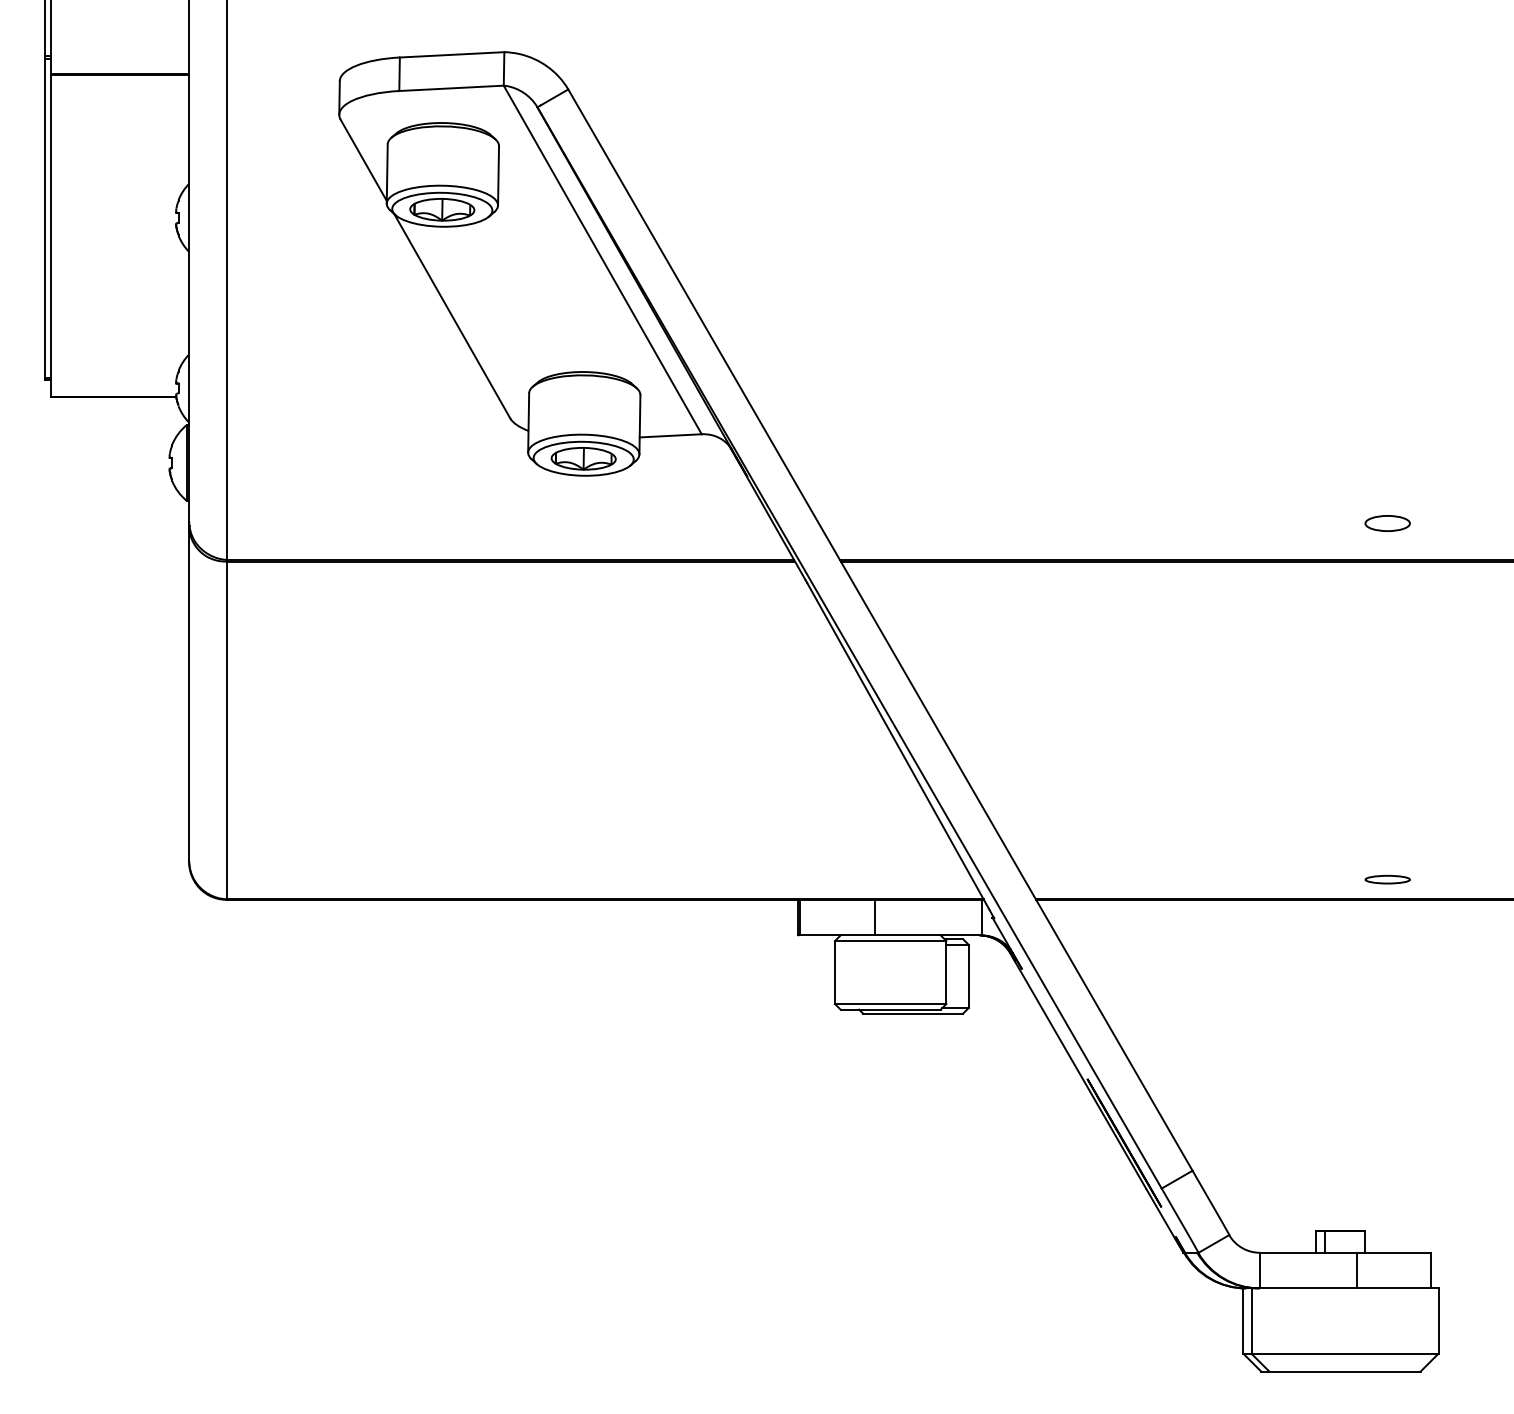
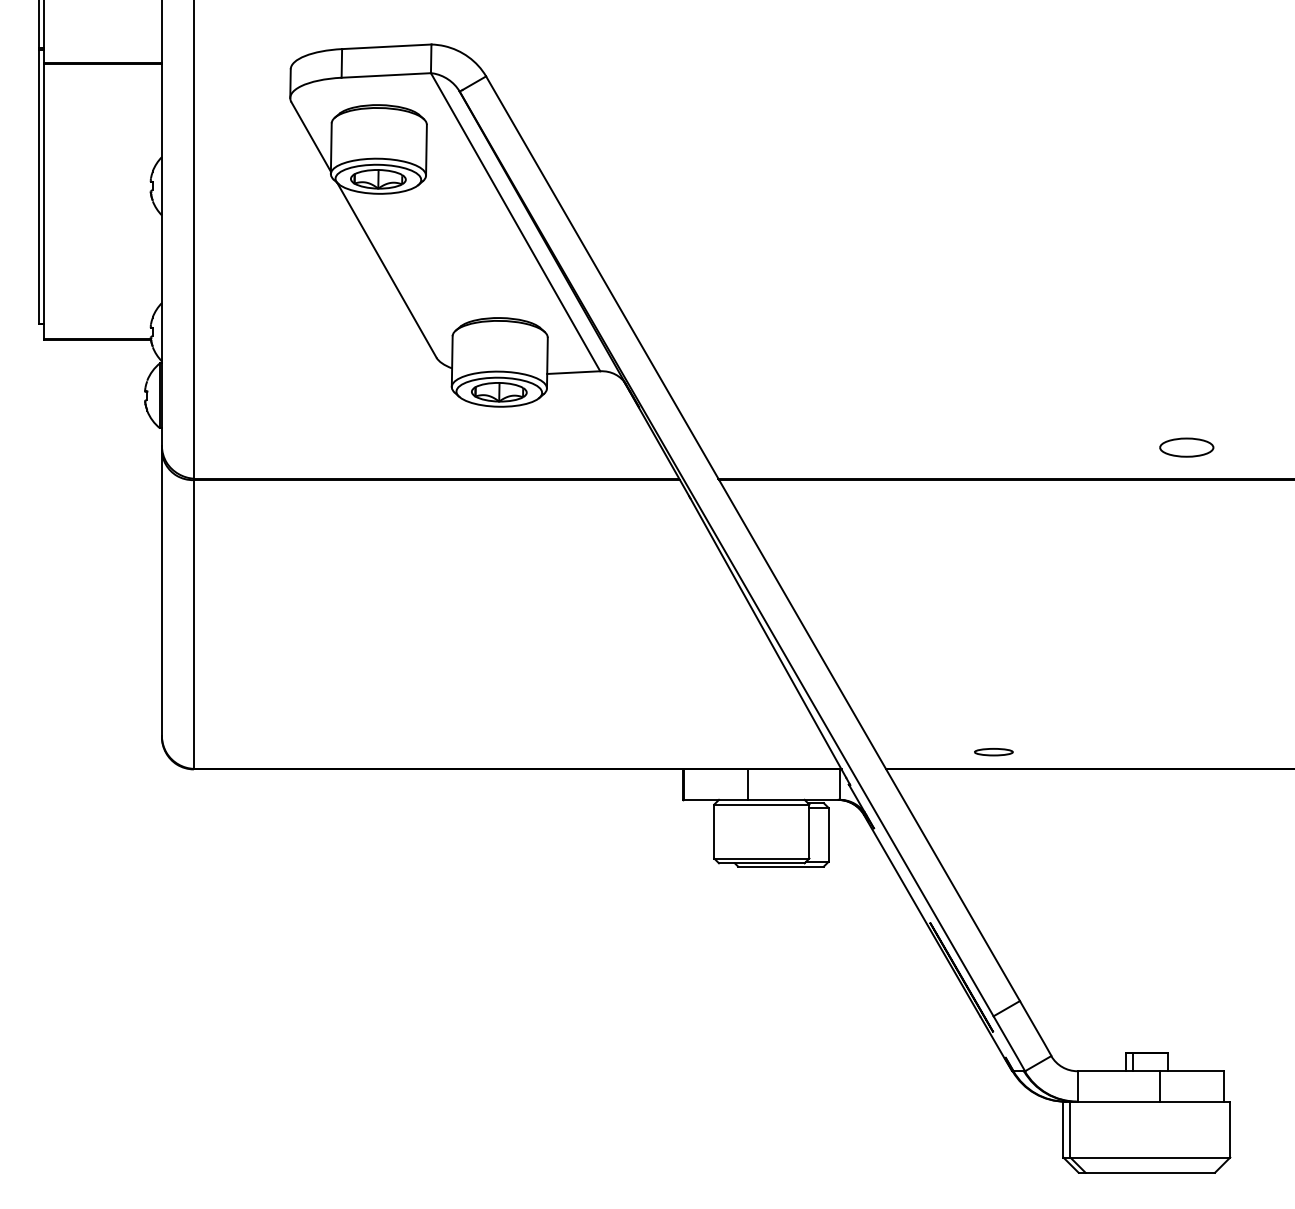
part: (1387, 523) -> (1186, 447), size x1.4
part: (1387, 880) -> (993, 752), moved

